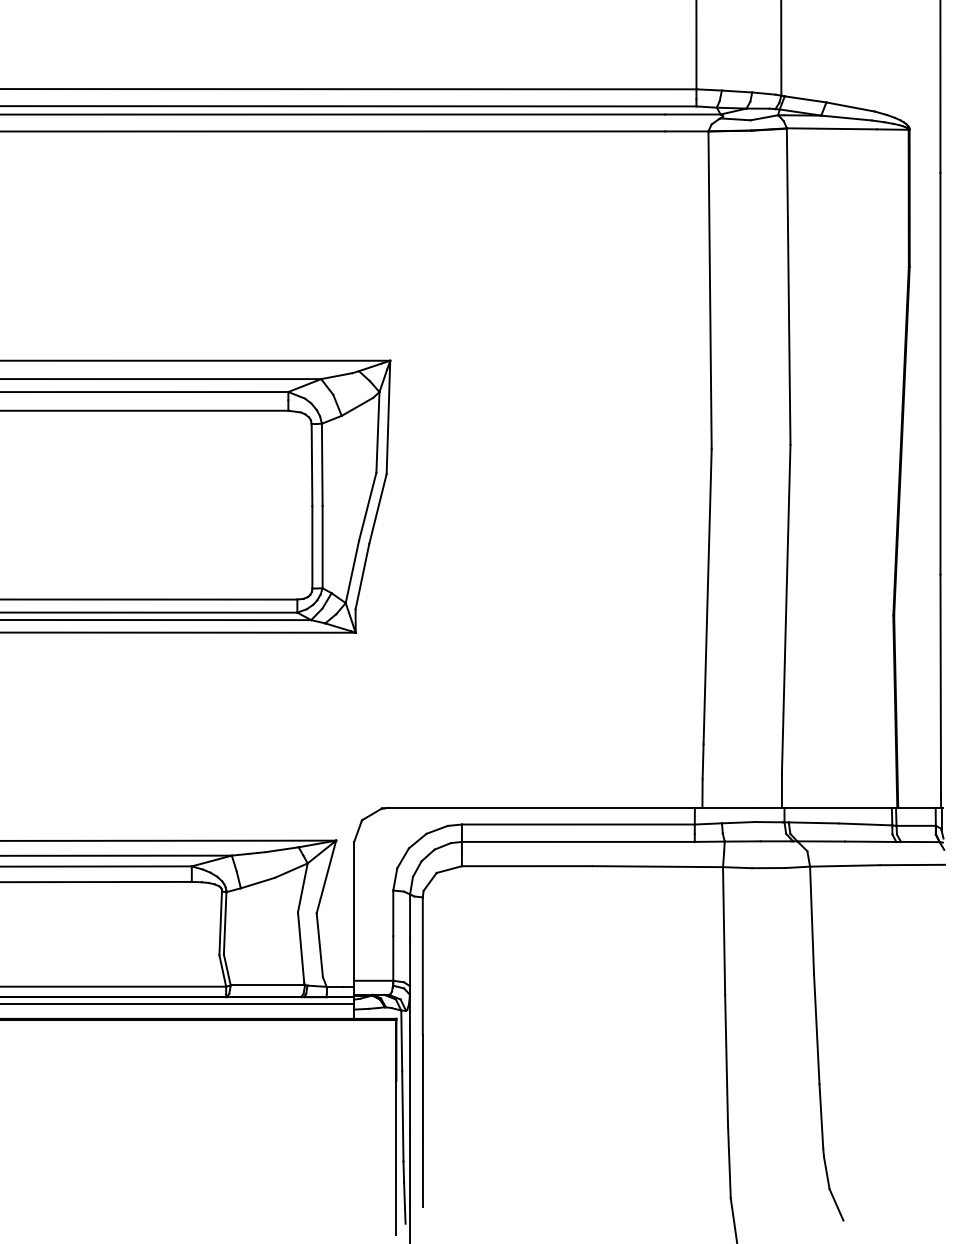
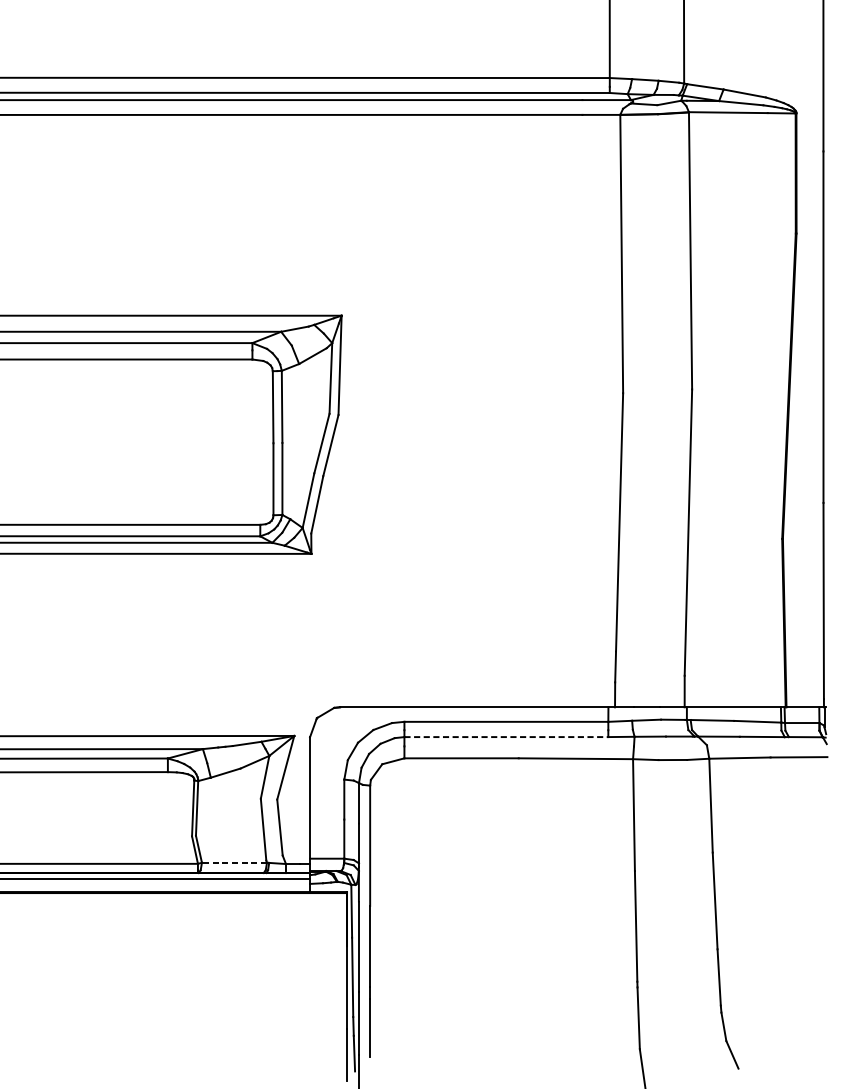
line: (578, 841) -> (506, 736), solid -> dashed
line: (267, 985) -> (234, 862), solid -> dashed

